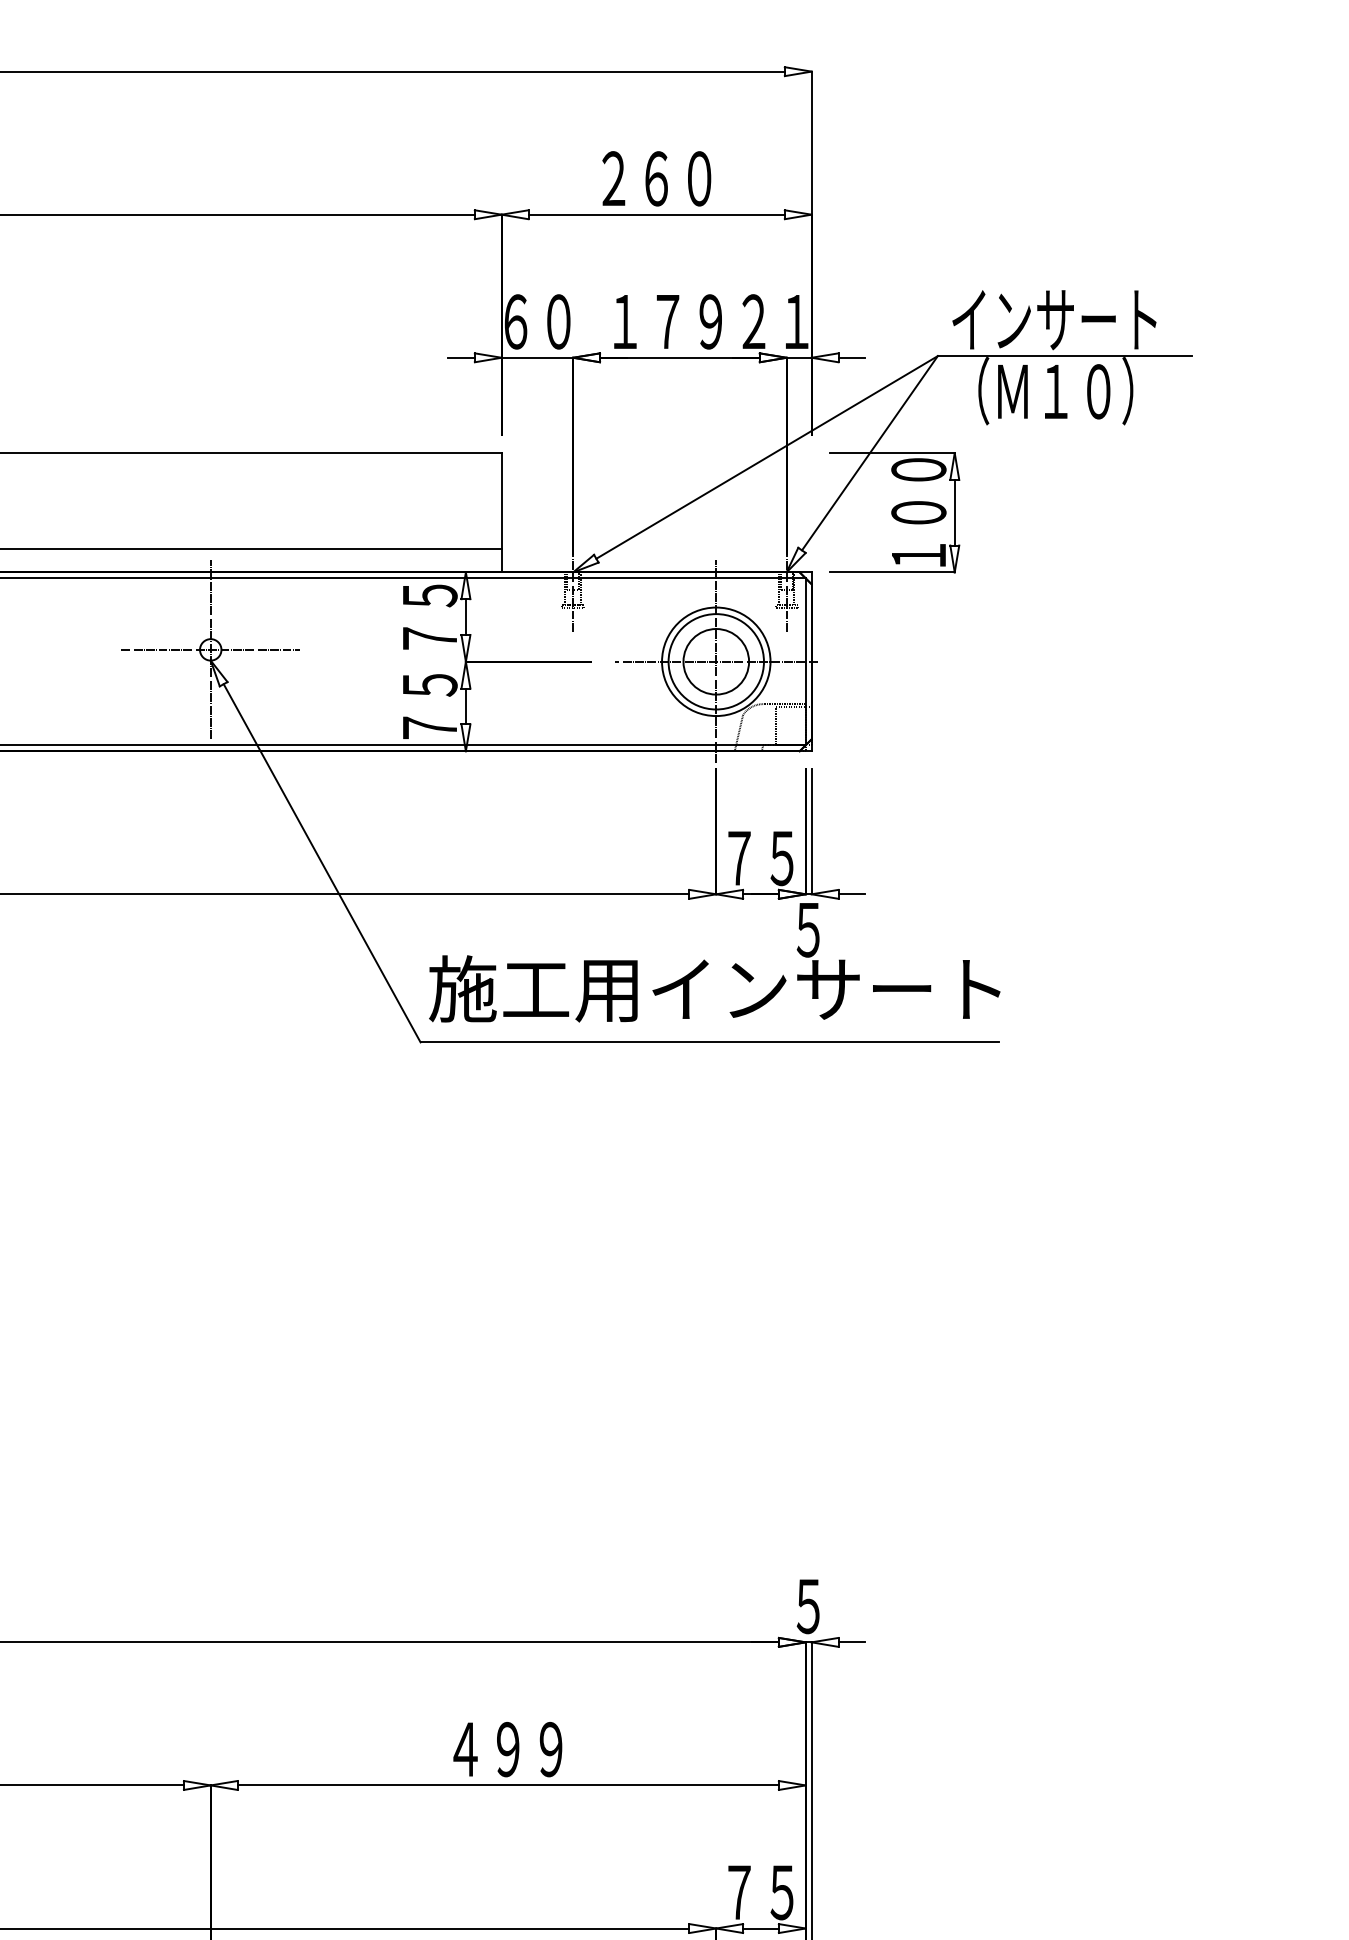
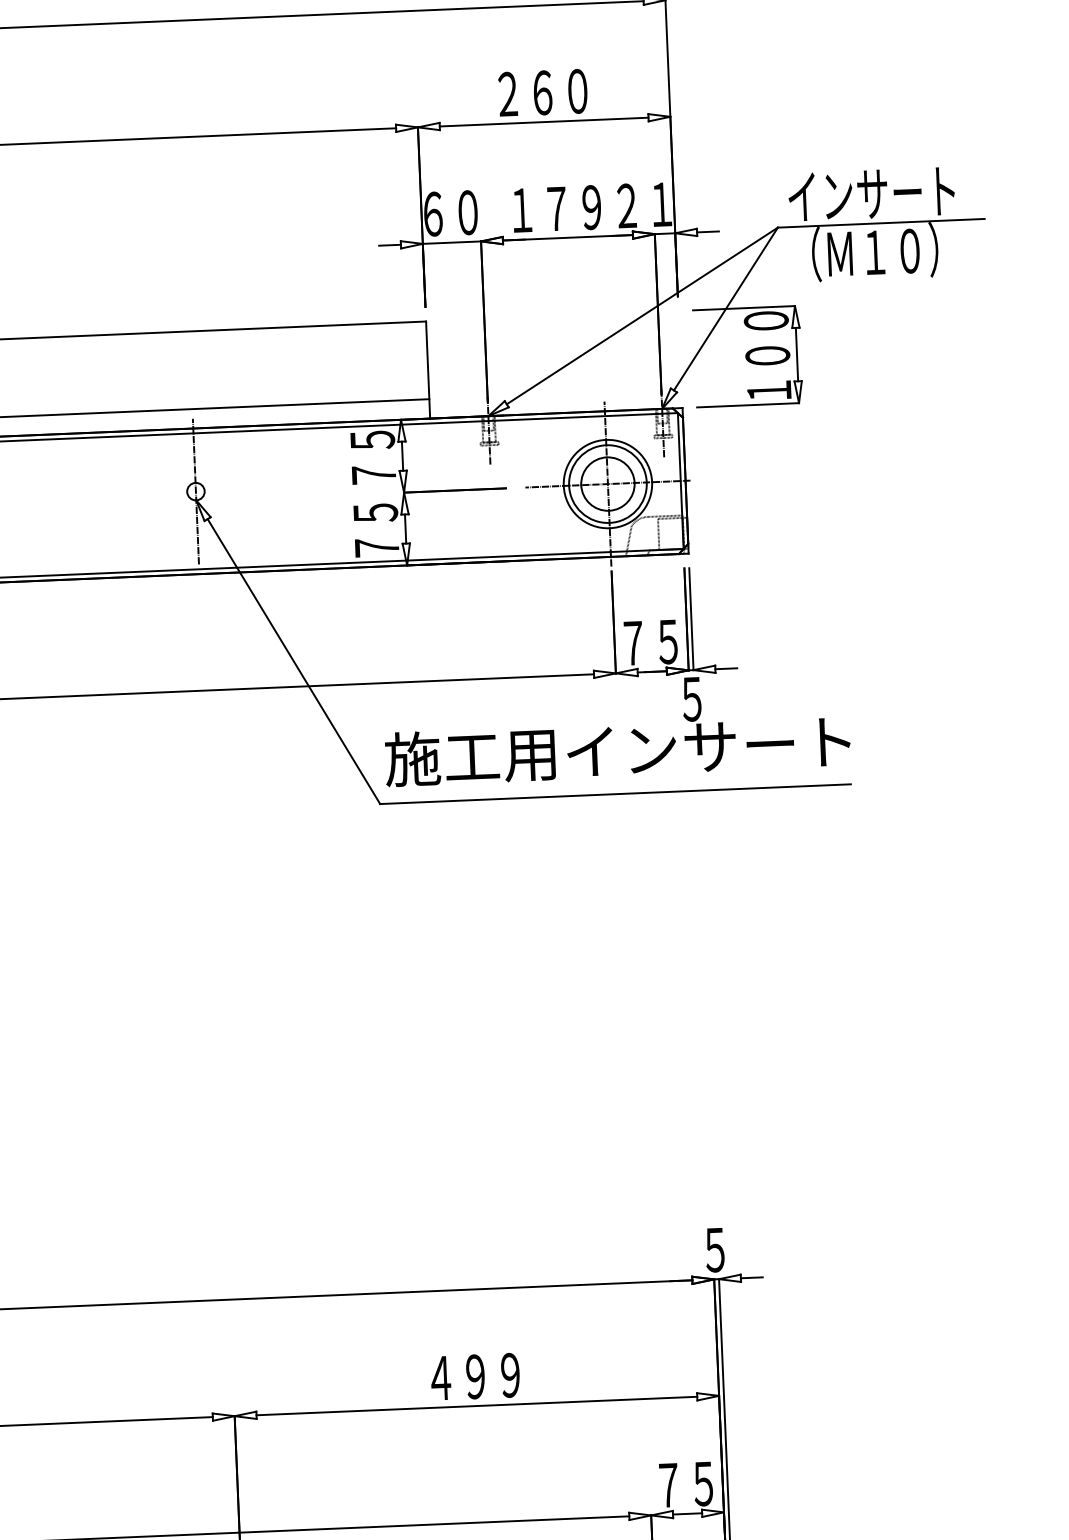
line: (210, 649) -> (195, 491), removed

